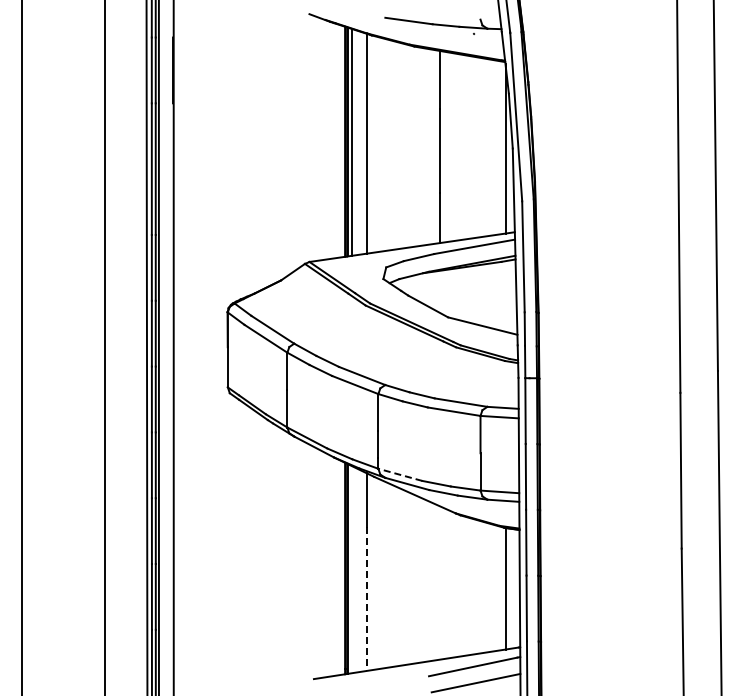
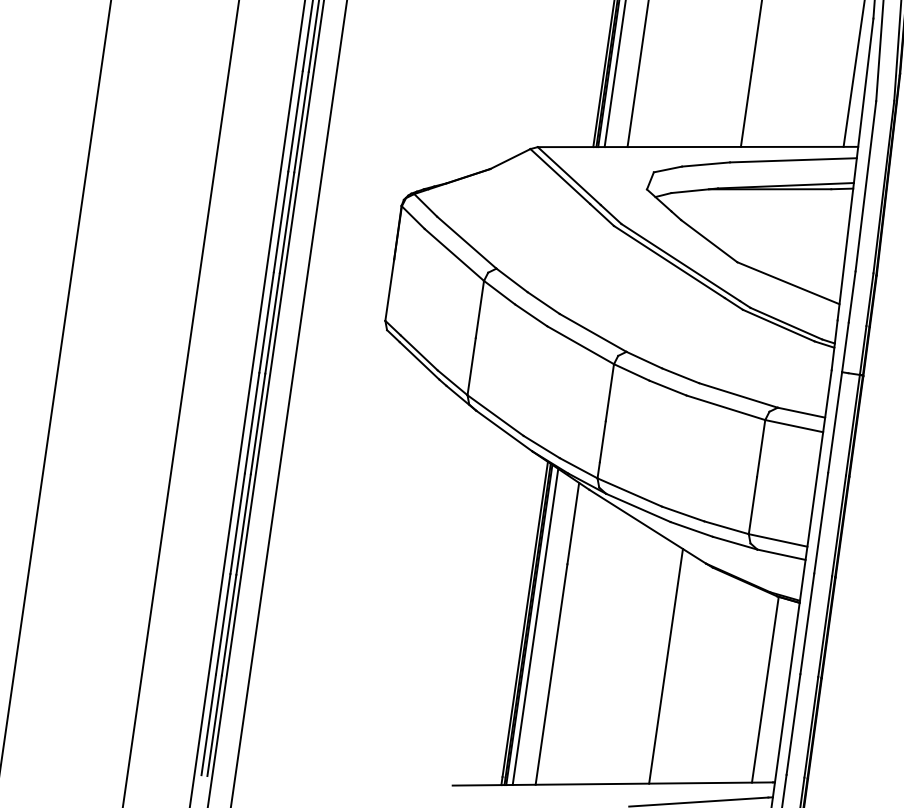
line: (400, 474) -> (630, 491), dashed -> solid
line: (352, 569) -> (535, 626), added
line: (439, 582) -> (665, 665), added
line: (367, 599) -> (552, 675), dashed -> solid

